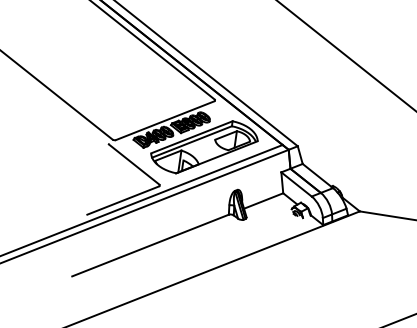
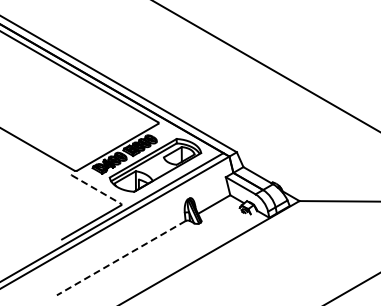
line: (134, 164) -> (96, 189), solid -> dashed
line: (149, 245) -> (120, 258), solid -> dashed

